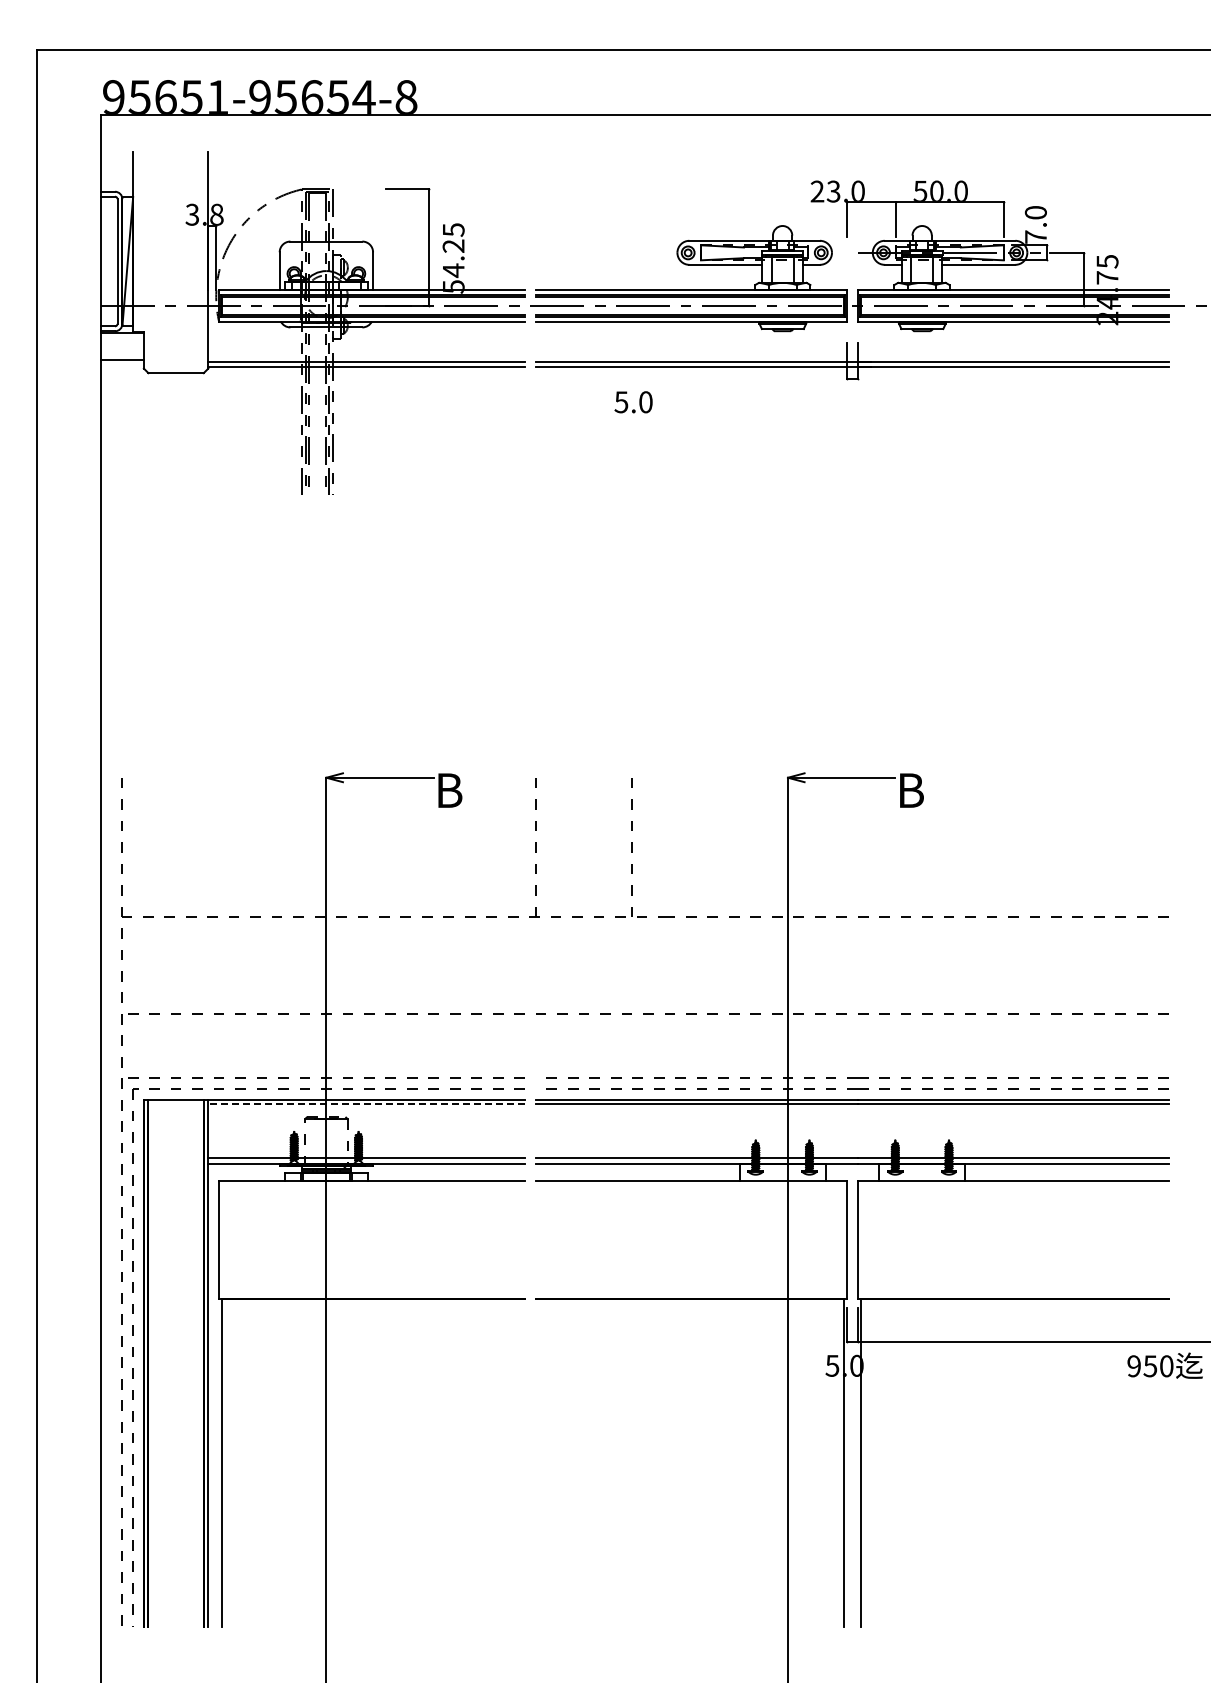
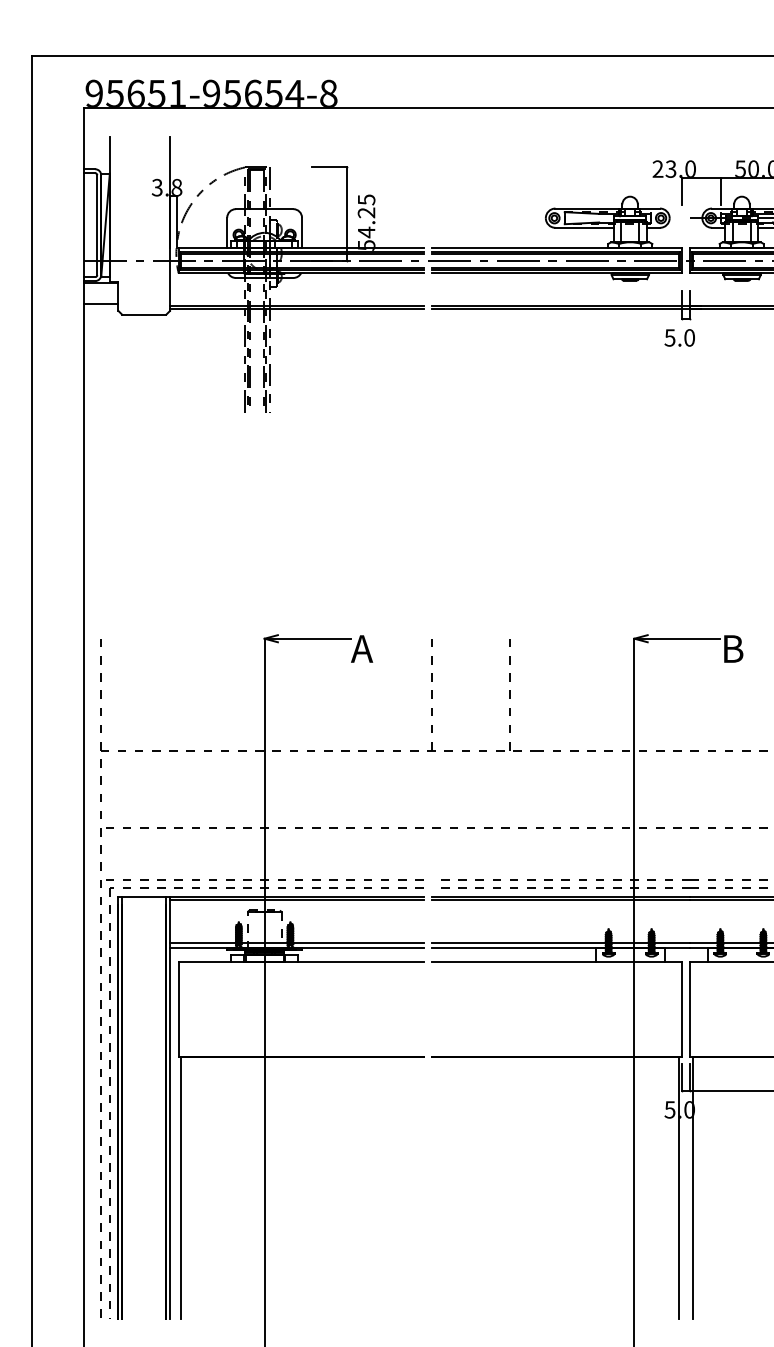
text: (633, 402) -> (679, 338), moved
text: (448, 790) -> (362, 648), B -> A
line: (366, 1104) -> (296, 900), dashed -> solid

